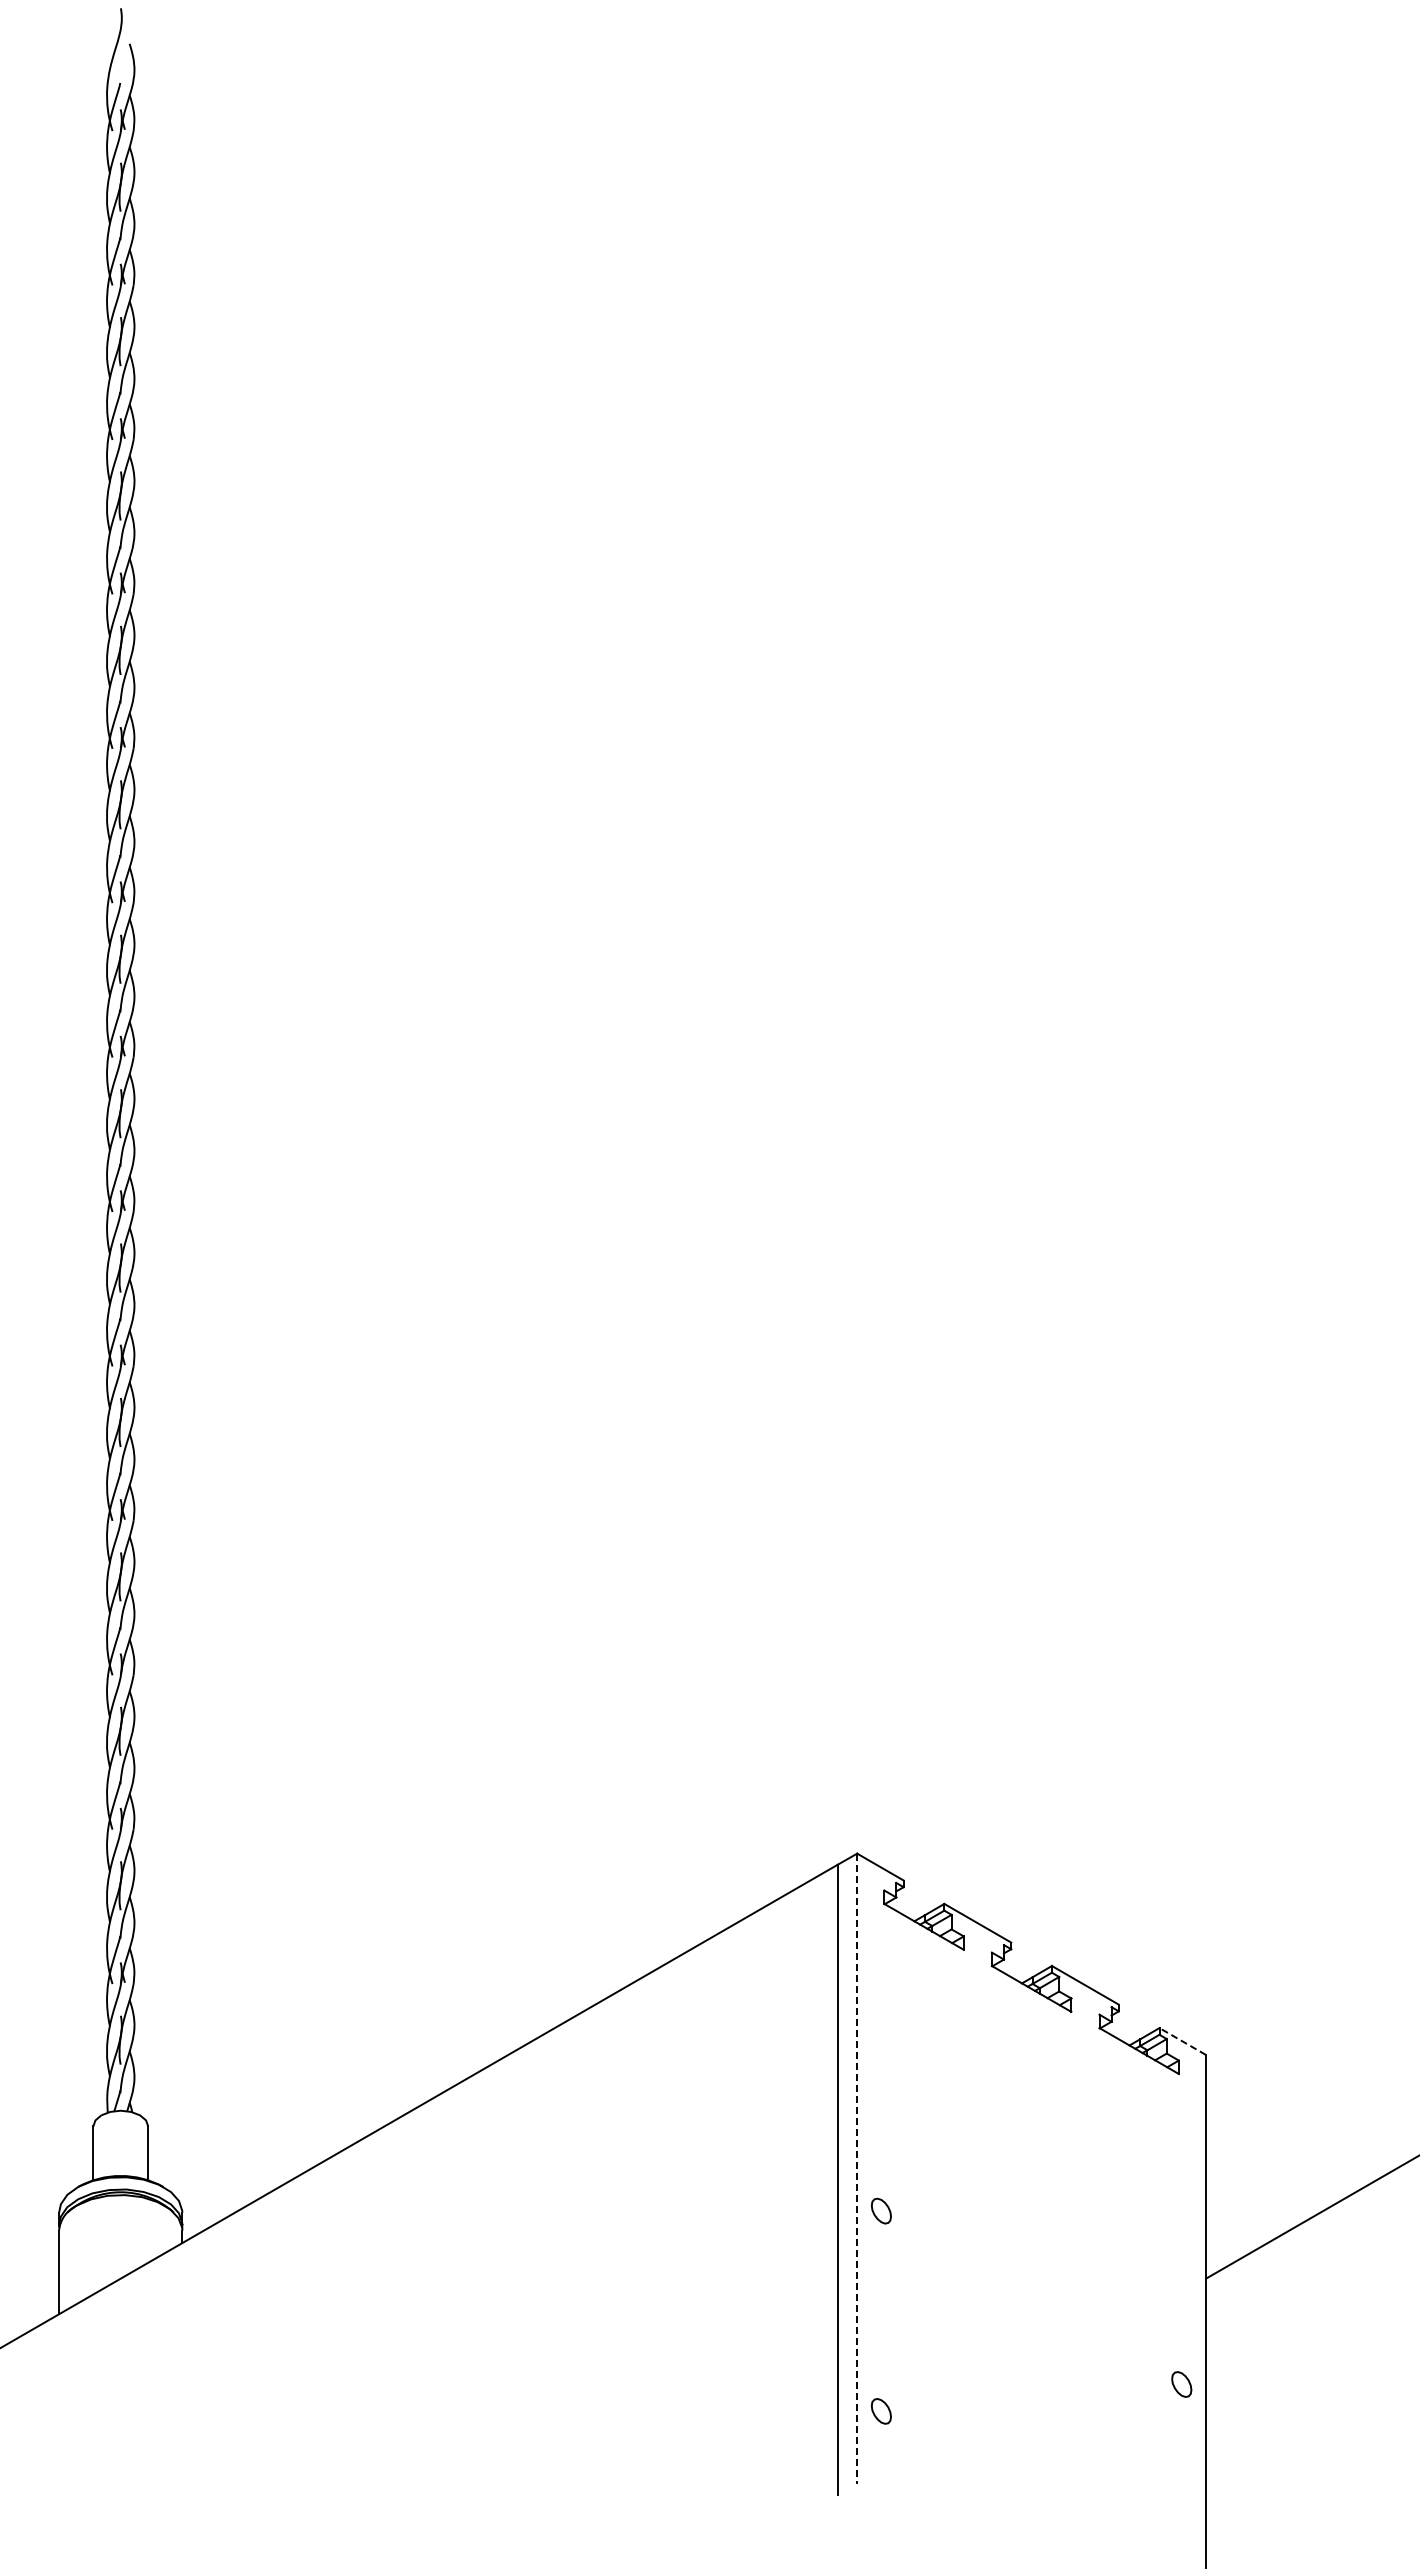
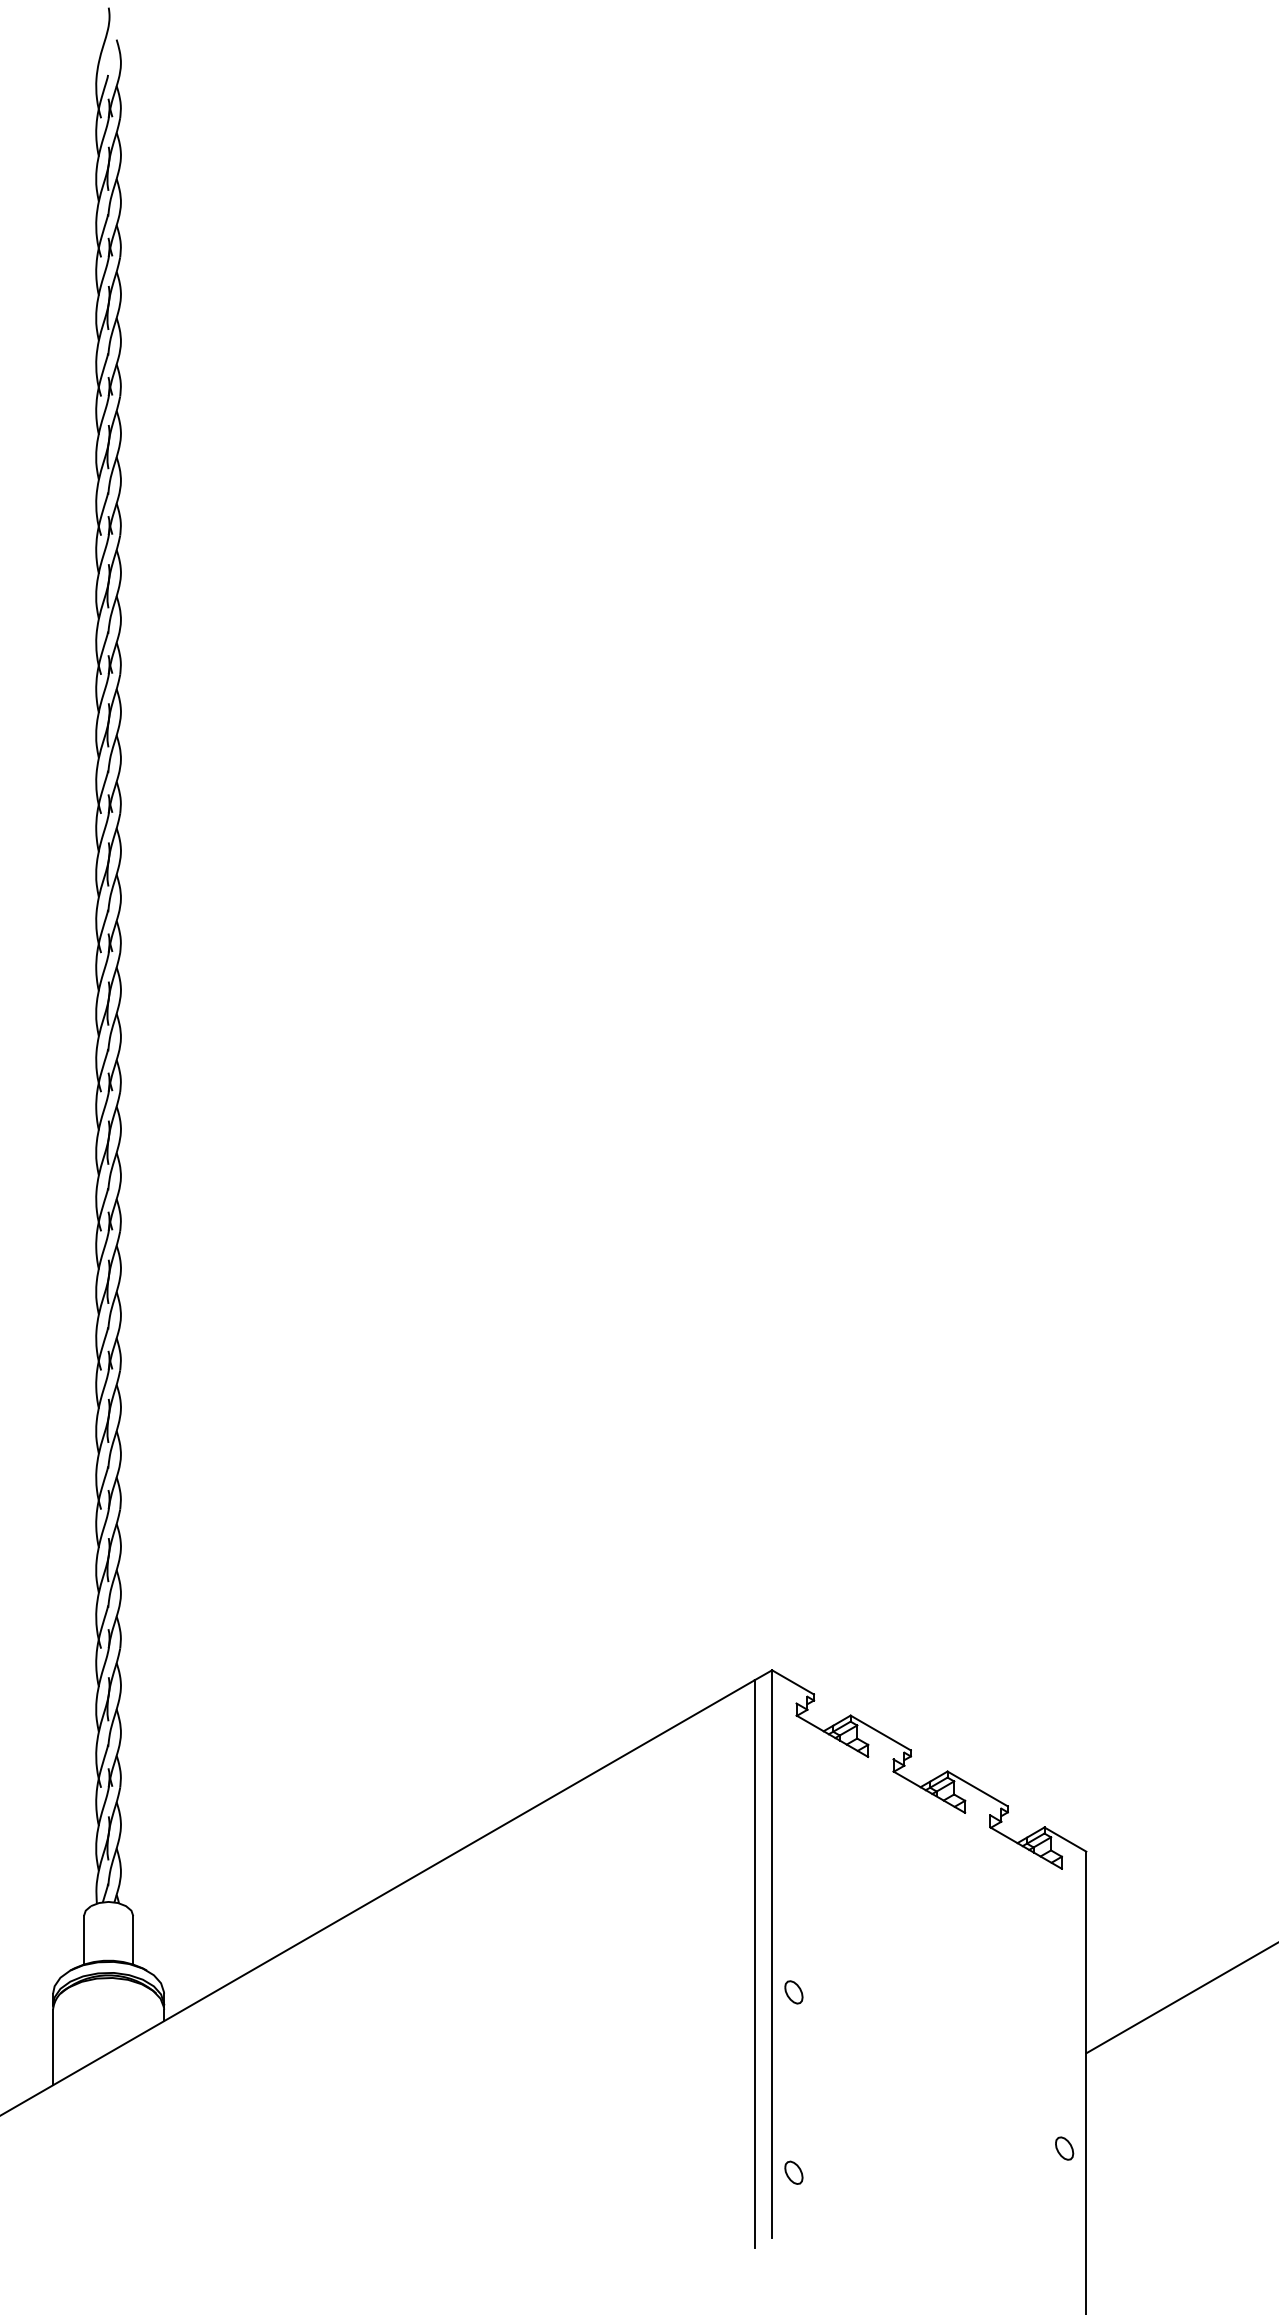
line: (1182, 2041) -> (1065, 1839), dashed -> solid
line: (857, 2169) -> (772, 1954), dashed -> solid

